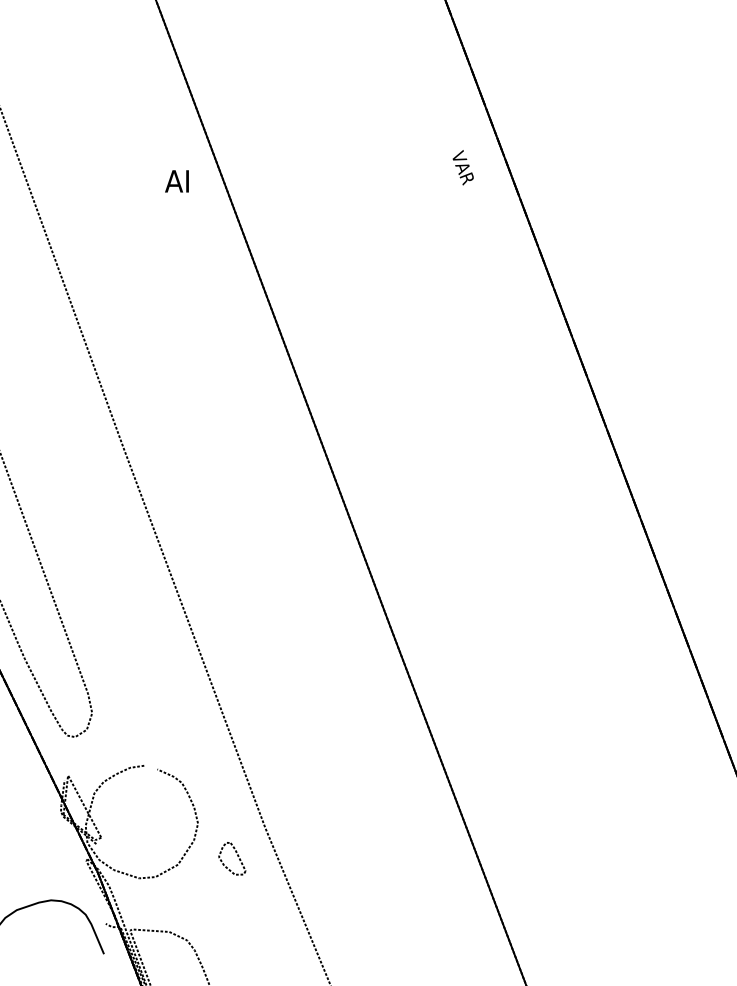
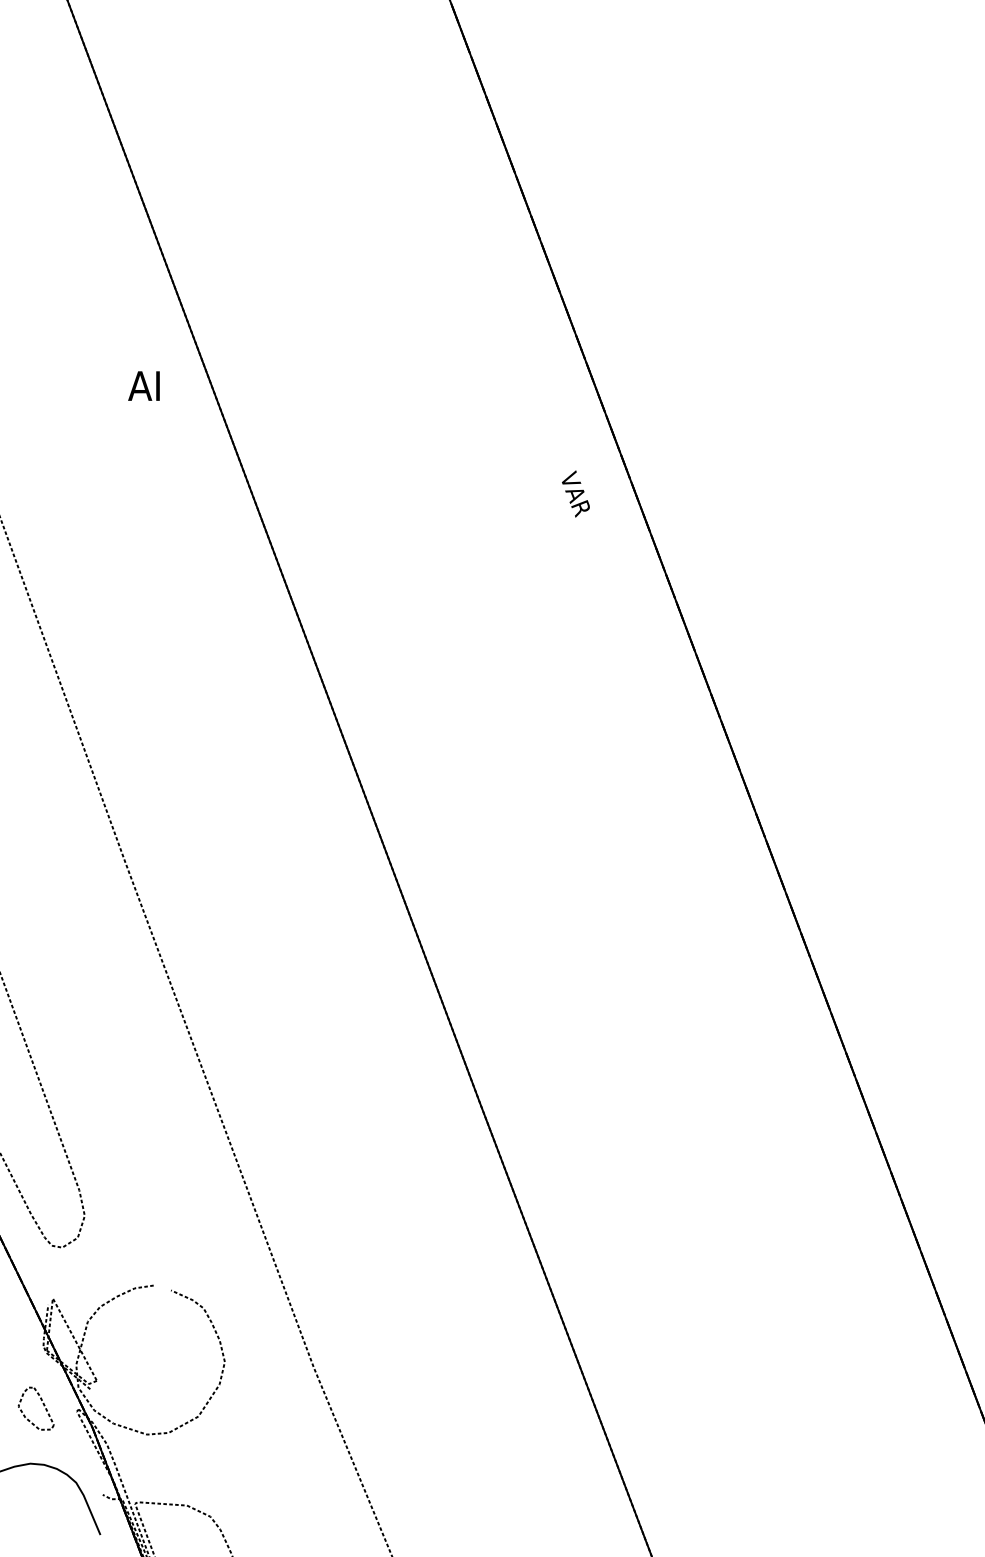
text: (176, 180) -> (143, 385), moved
part: (237, 856) -> (43, 1405), moved

